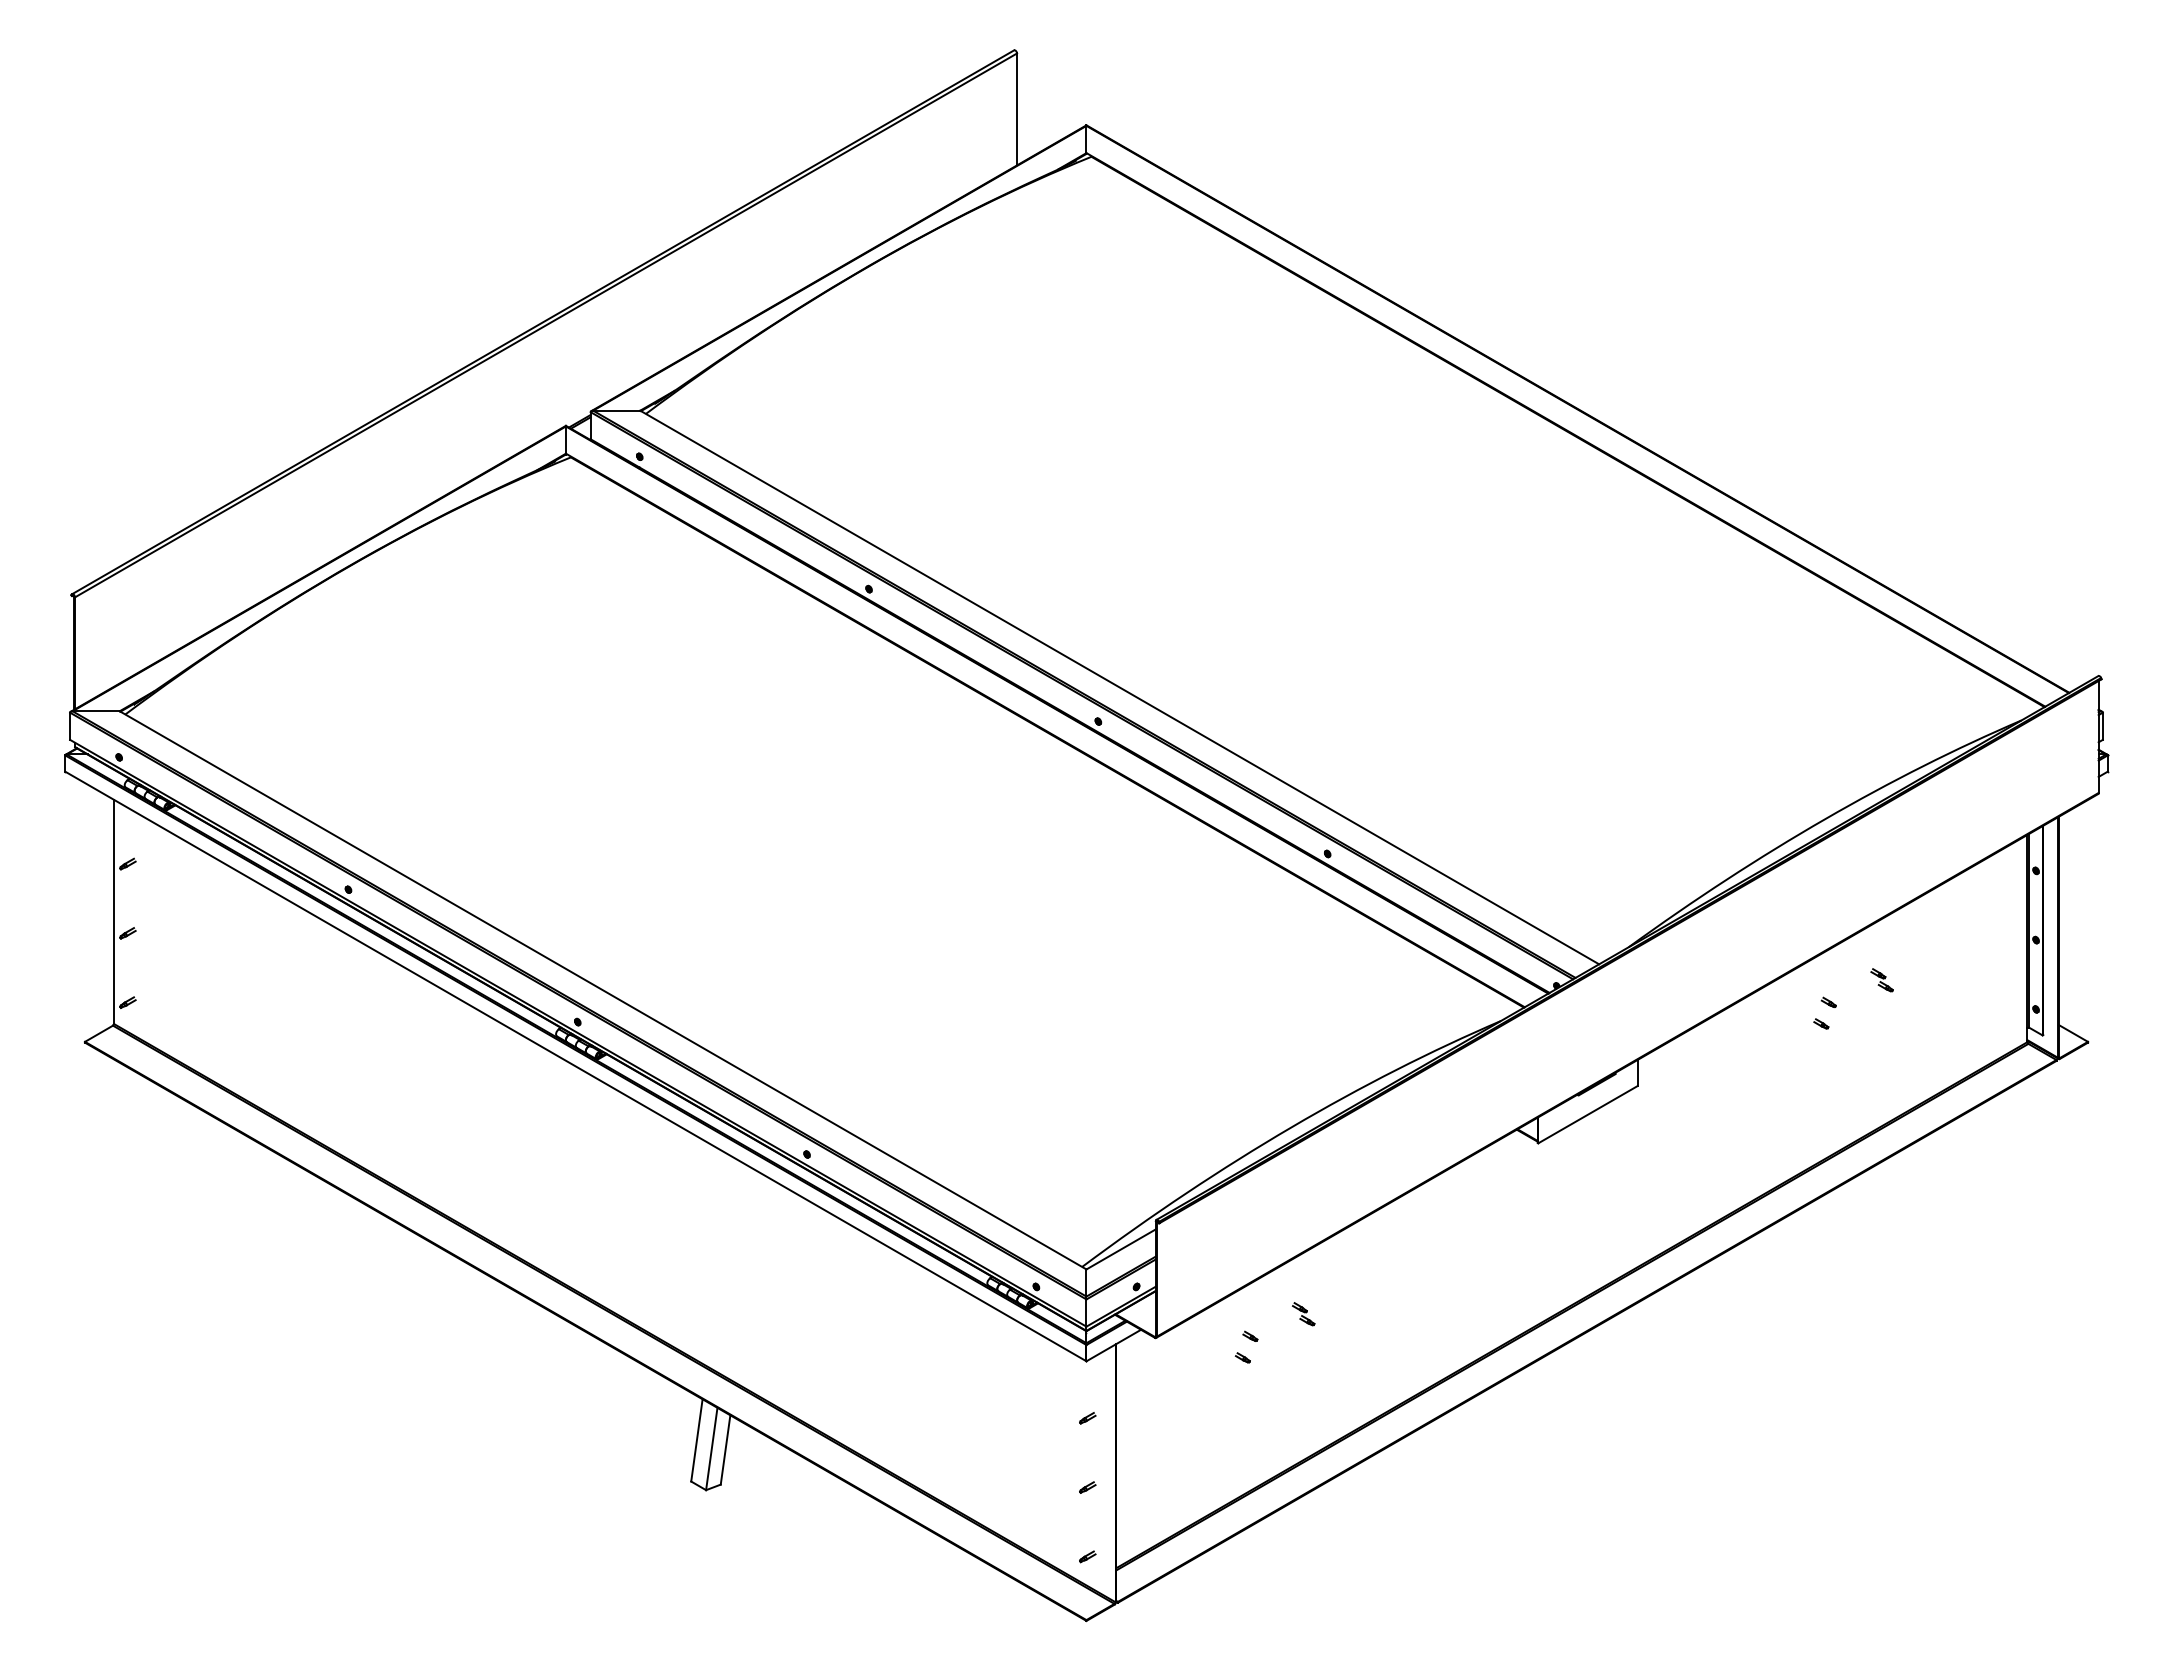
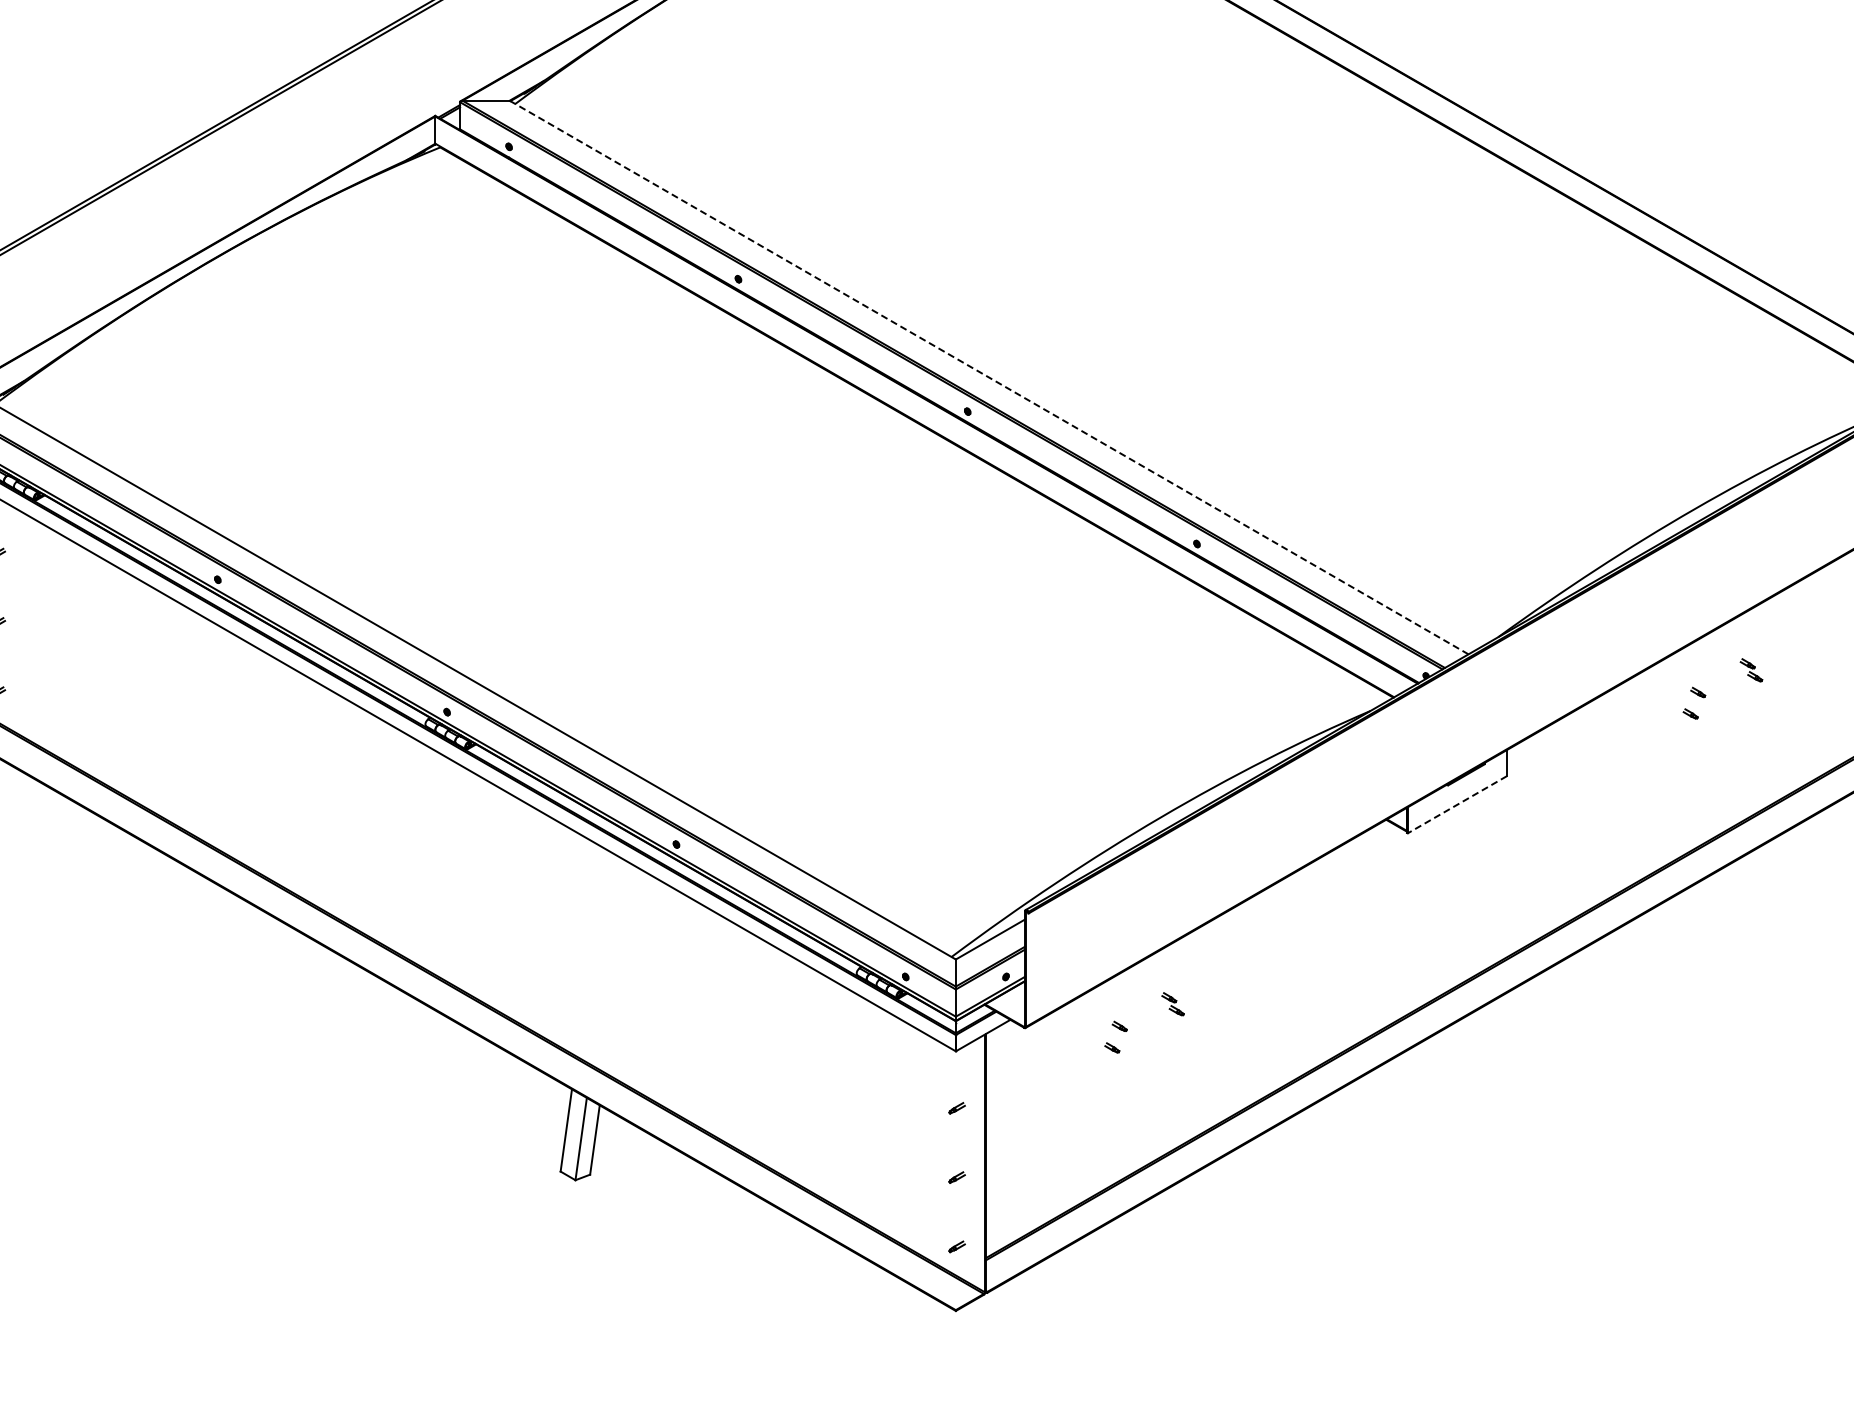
line: (1119, 687) -> (988, 377), solid -> dashed
line: (1587, 1114) -> (1456, 804), solid -> dashed

